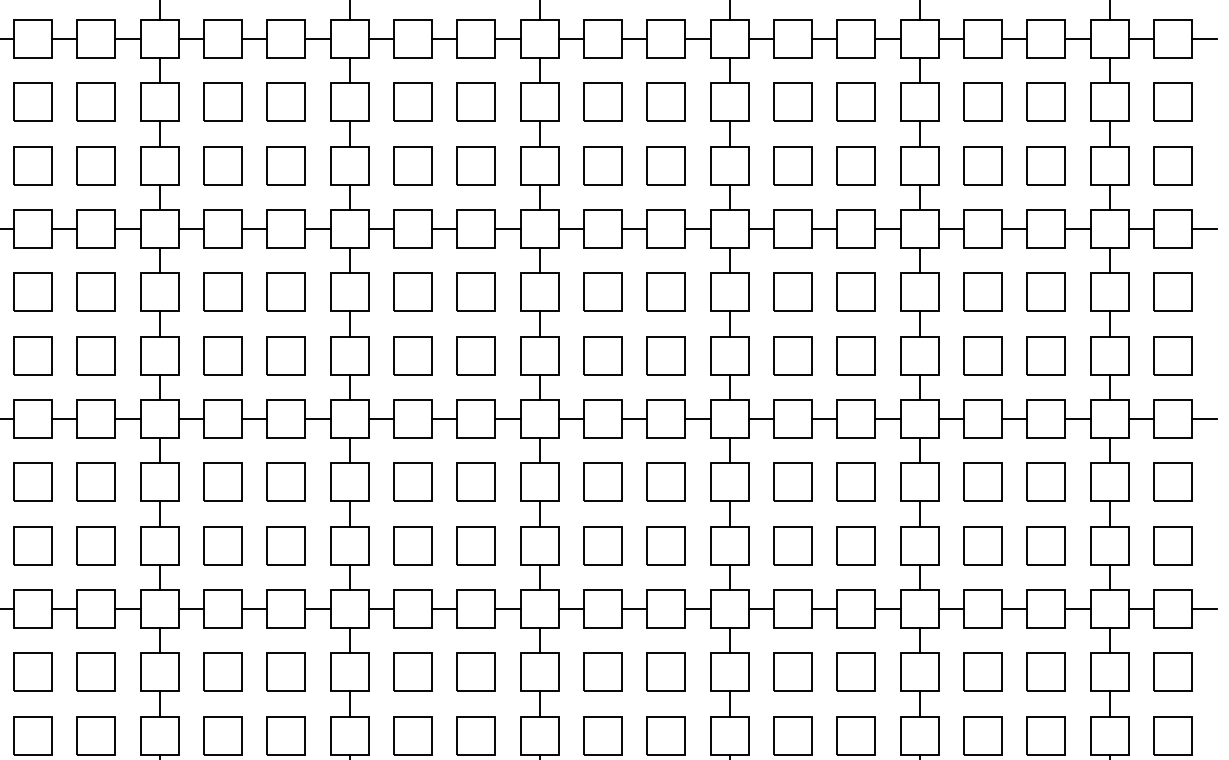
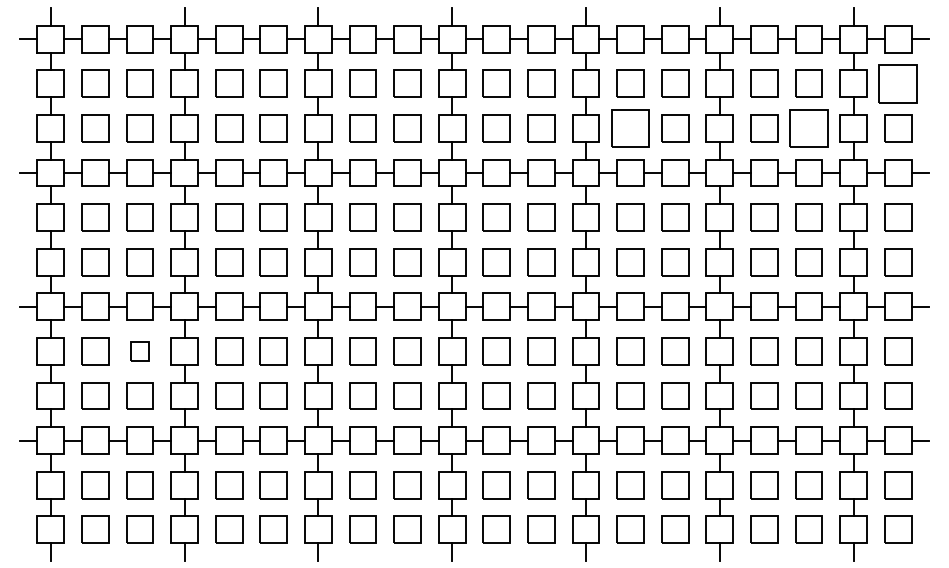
part: (1173, 101) -> (898, 83), size x1.4
part: (792, 165) -> (630, 128), size x1.4
part: (1045, 165) -> (808, 128), size x1.4
part: (95, 482) -> (139, 351), size x0.7

